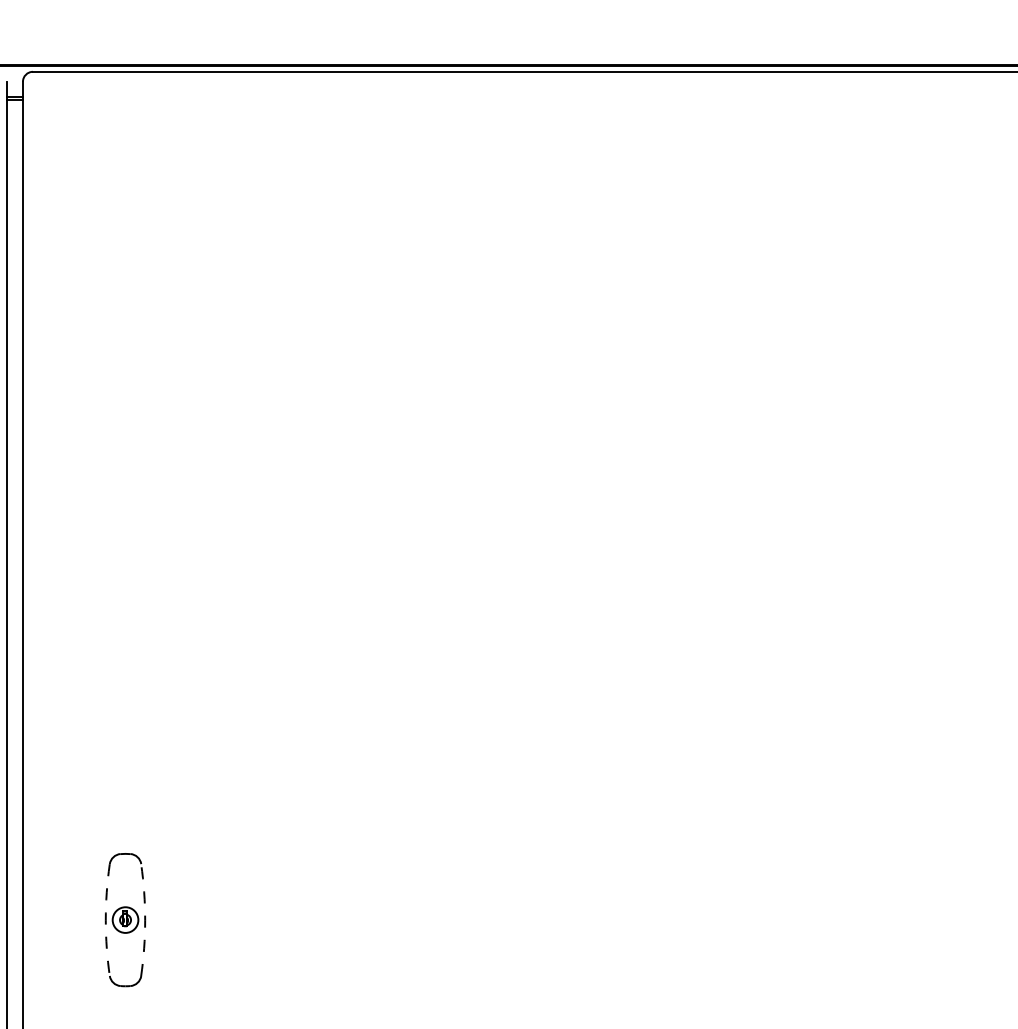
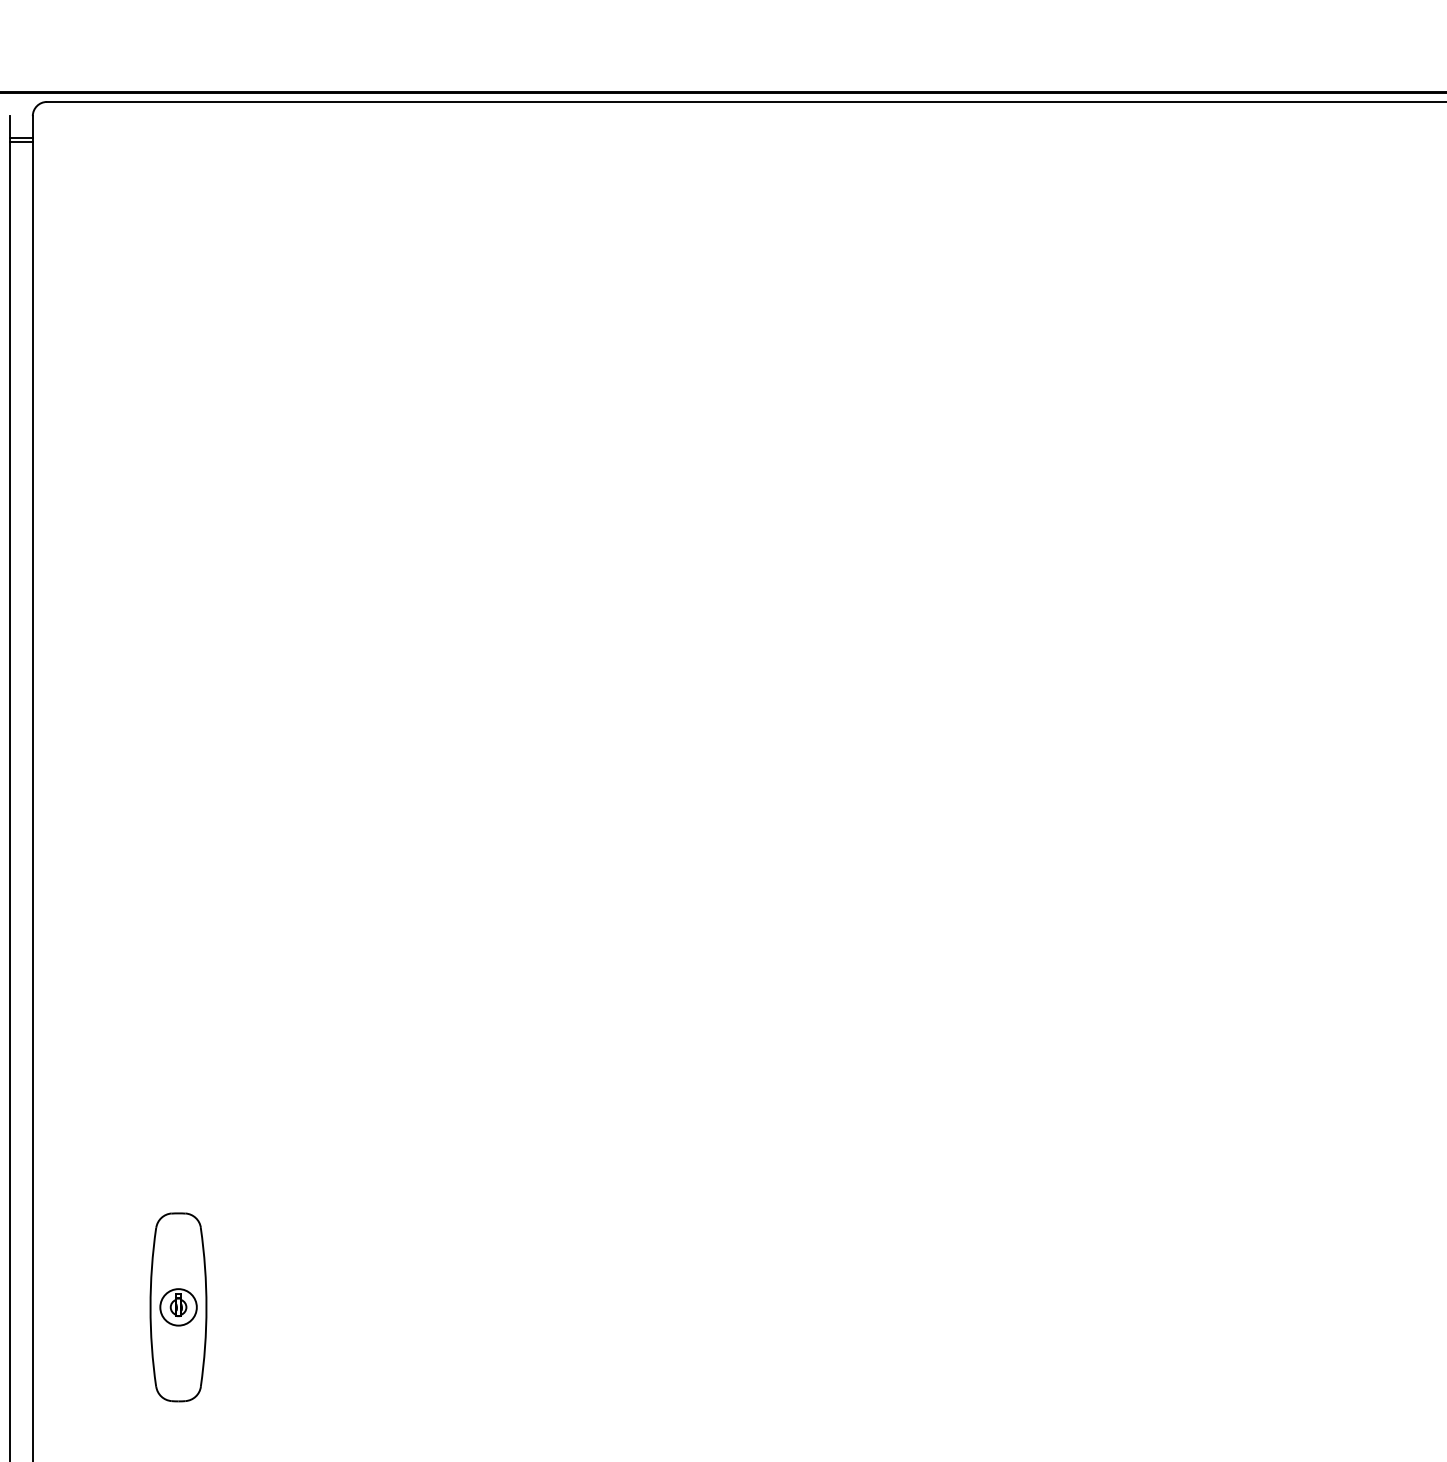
arc: (105, 920) -> (150, 1307), dashed -> solid
arc: (145, 920) -> (206, 1307), dashed -> solid

